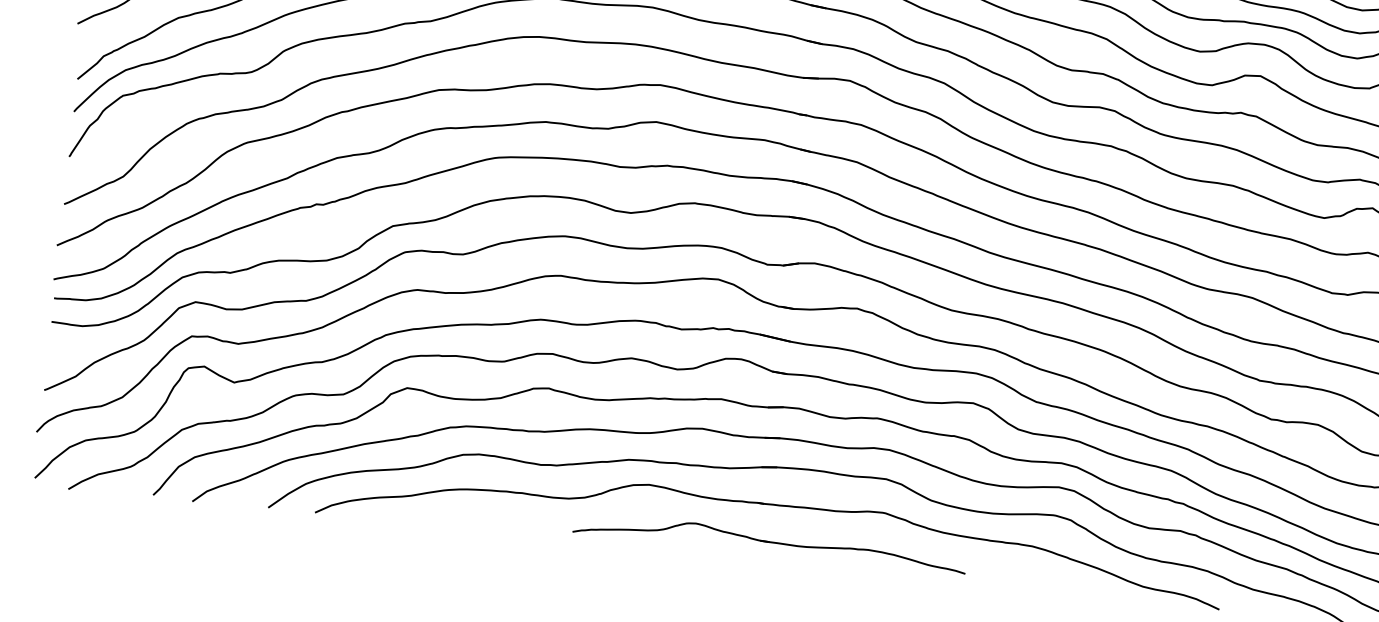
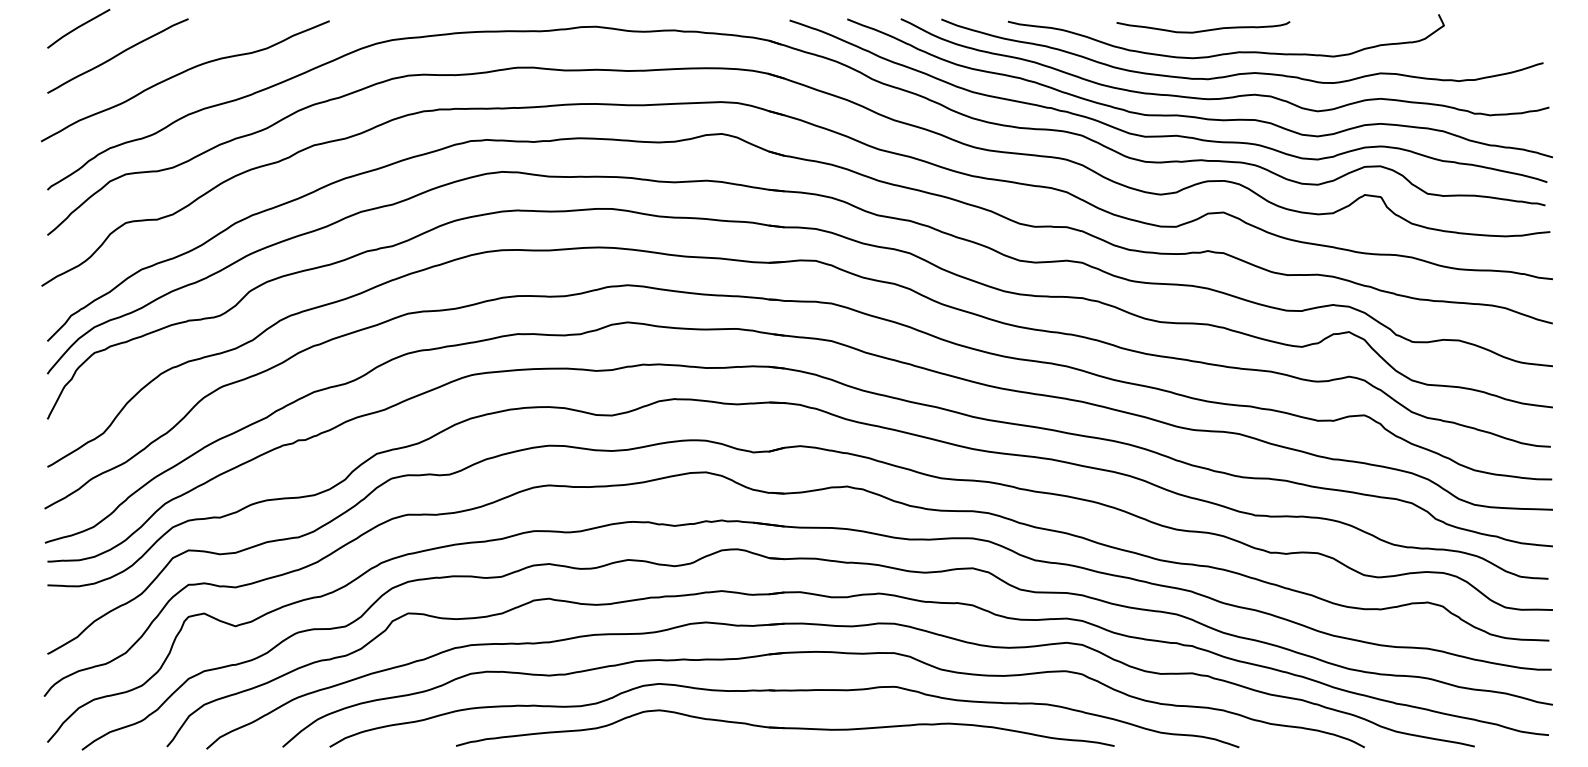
part: (770, 541) -> (785, 727), size x1.67

